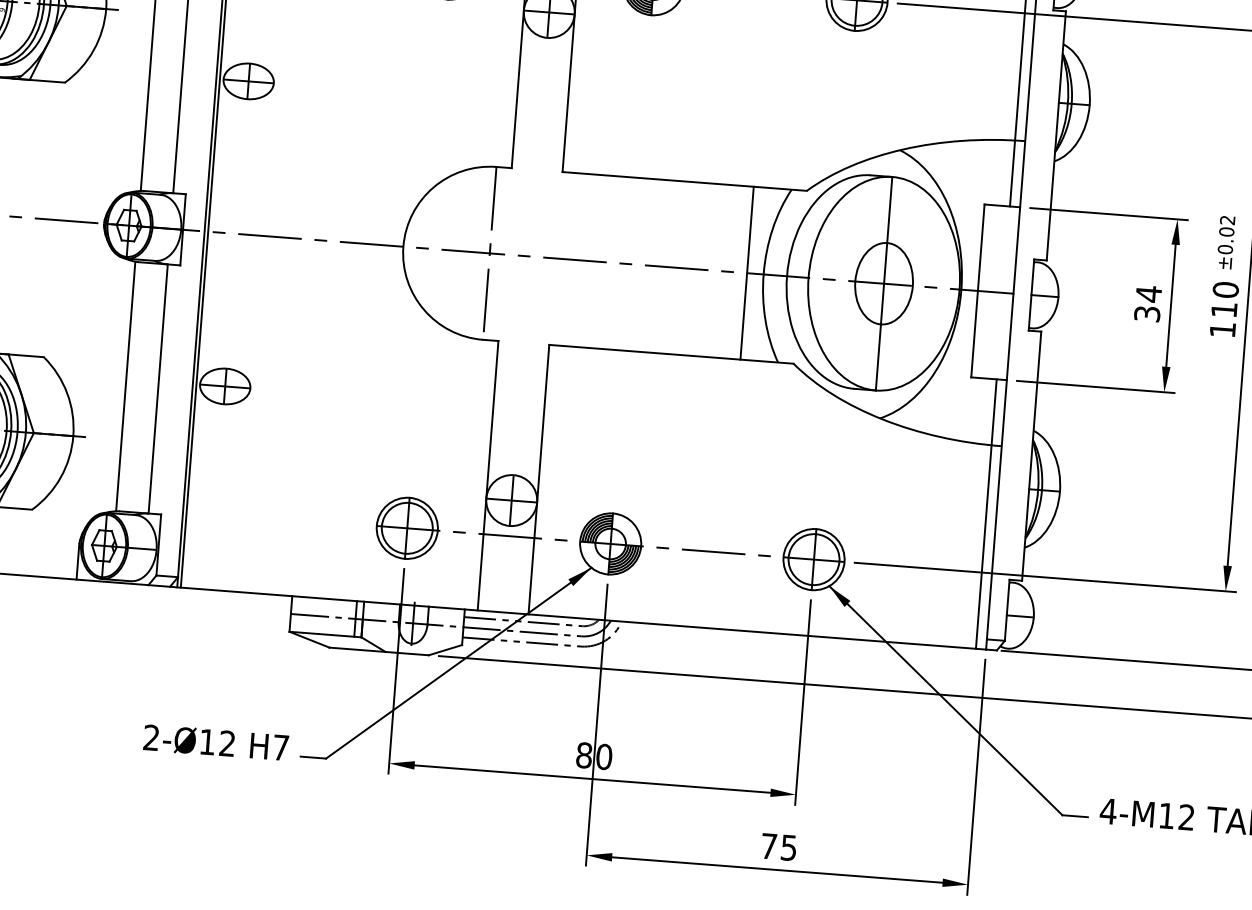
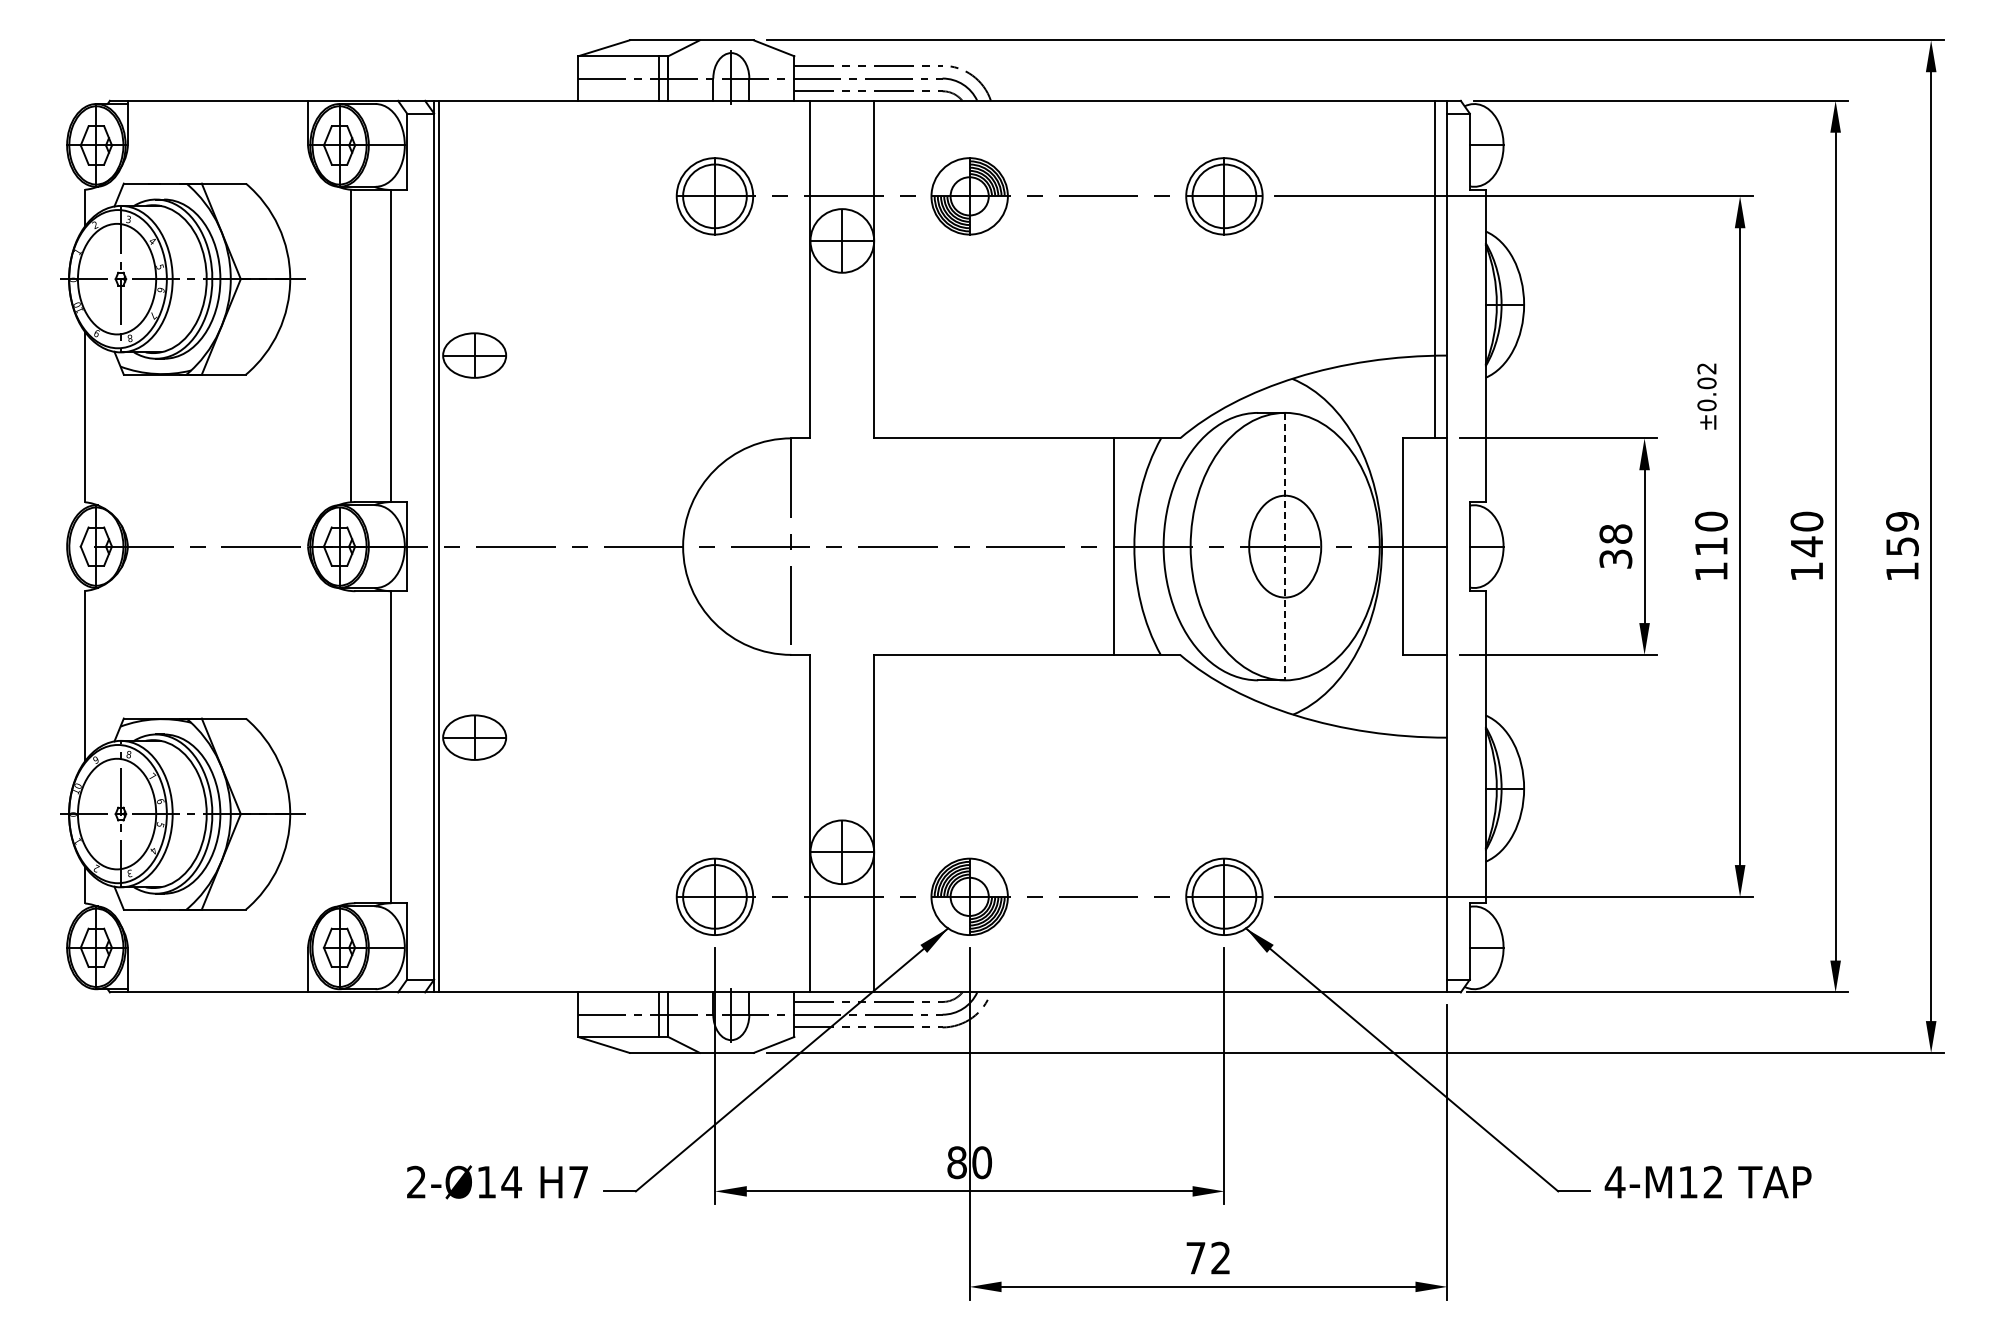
text: (1225, 242) -> (1706, 396), moved
line: (884, 283) -> (1285, 546), solid -> dashed
text: (1148, 293) -> (1615, 533), 34 -> 38
line: (125, 385) -> (350, 746), removed
line: (986, 513) -> (1434, 823), removed
text: (227, 743) -> (511, 1181), 2-Ø12 -> 2-Ø14
text: (788, 847) -> (1220, 1257), 75 -> 72

